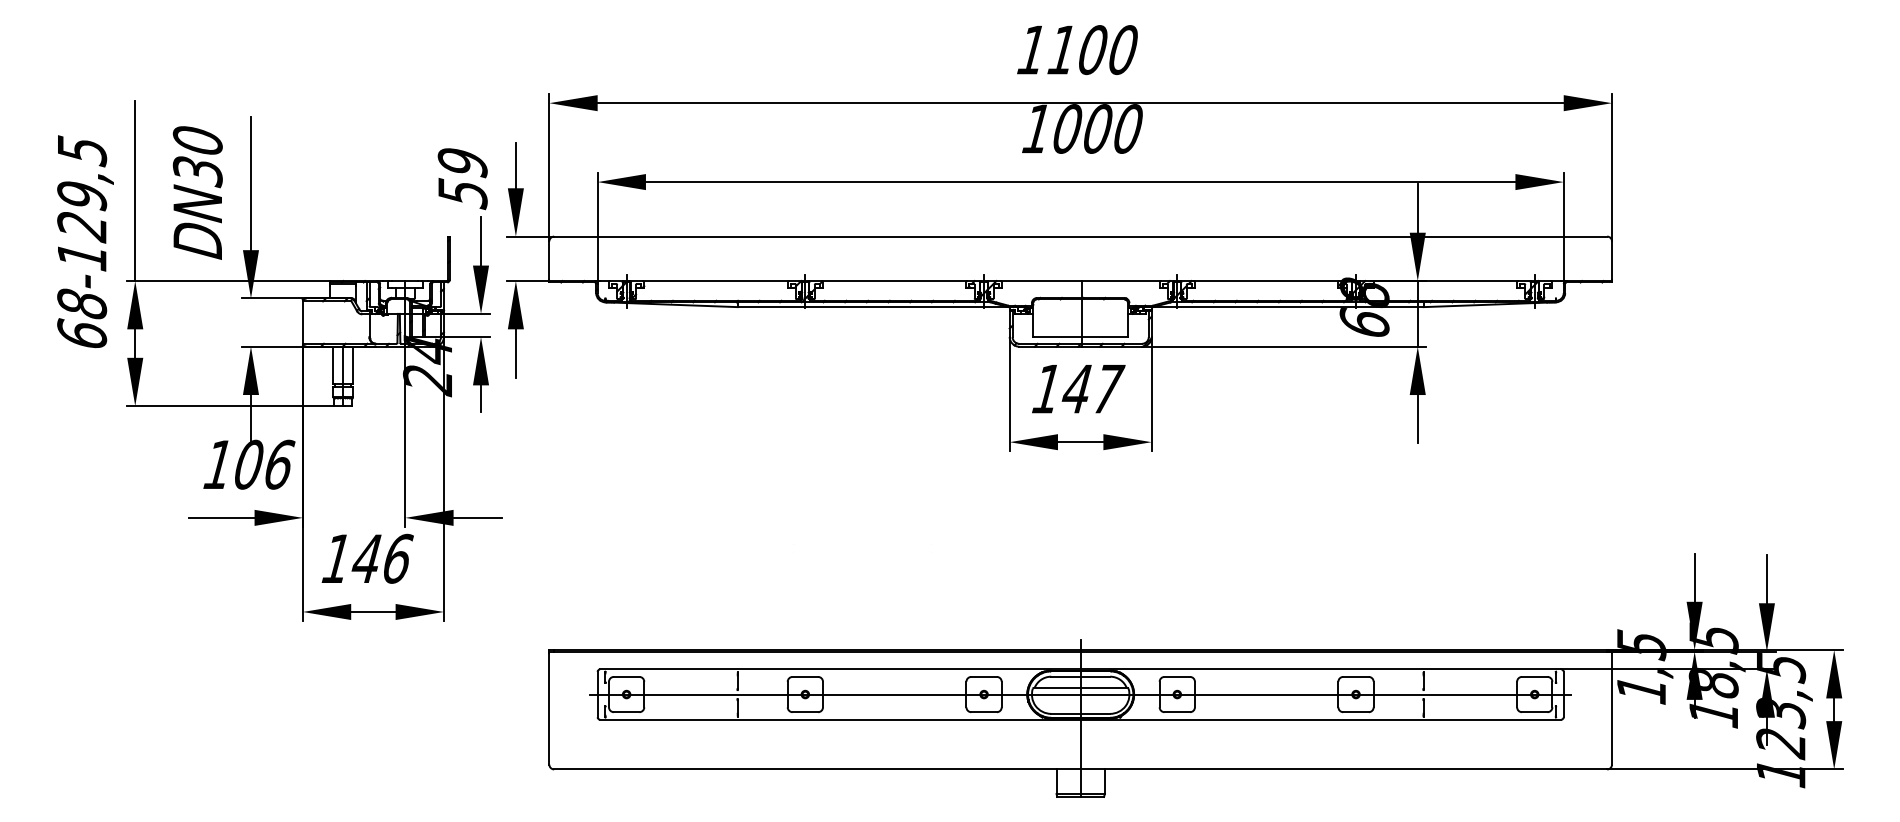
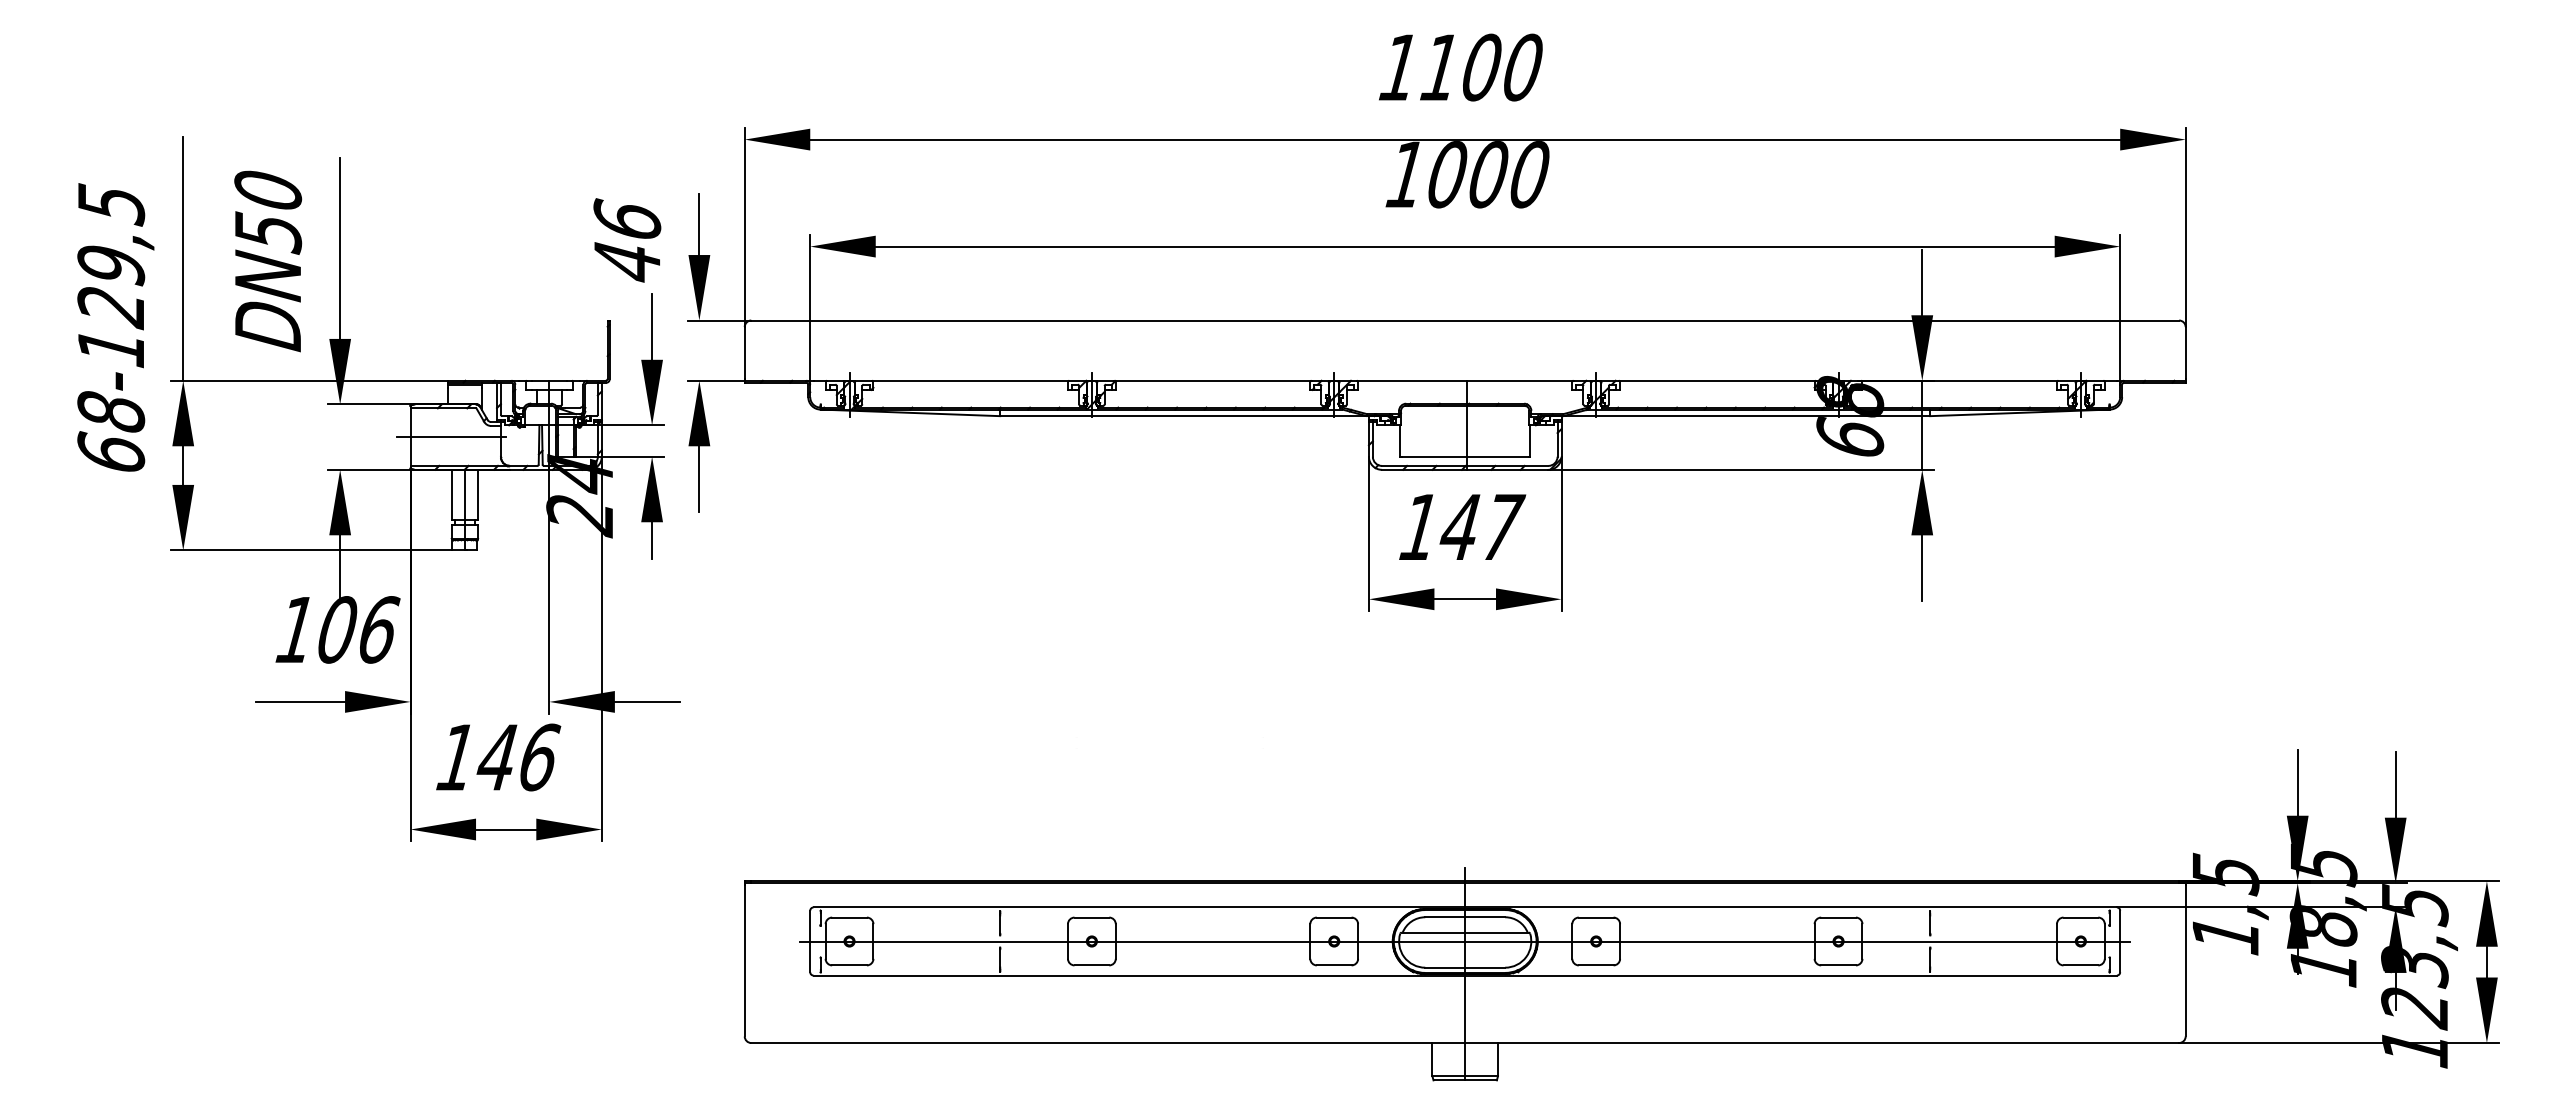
text: (197, 171) -> (267, 232), DN30 -> DN50
text: (462, 178) -> (627, 241), 59 -> 46
line: (333, 322) -> (451, 437), added

